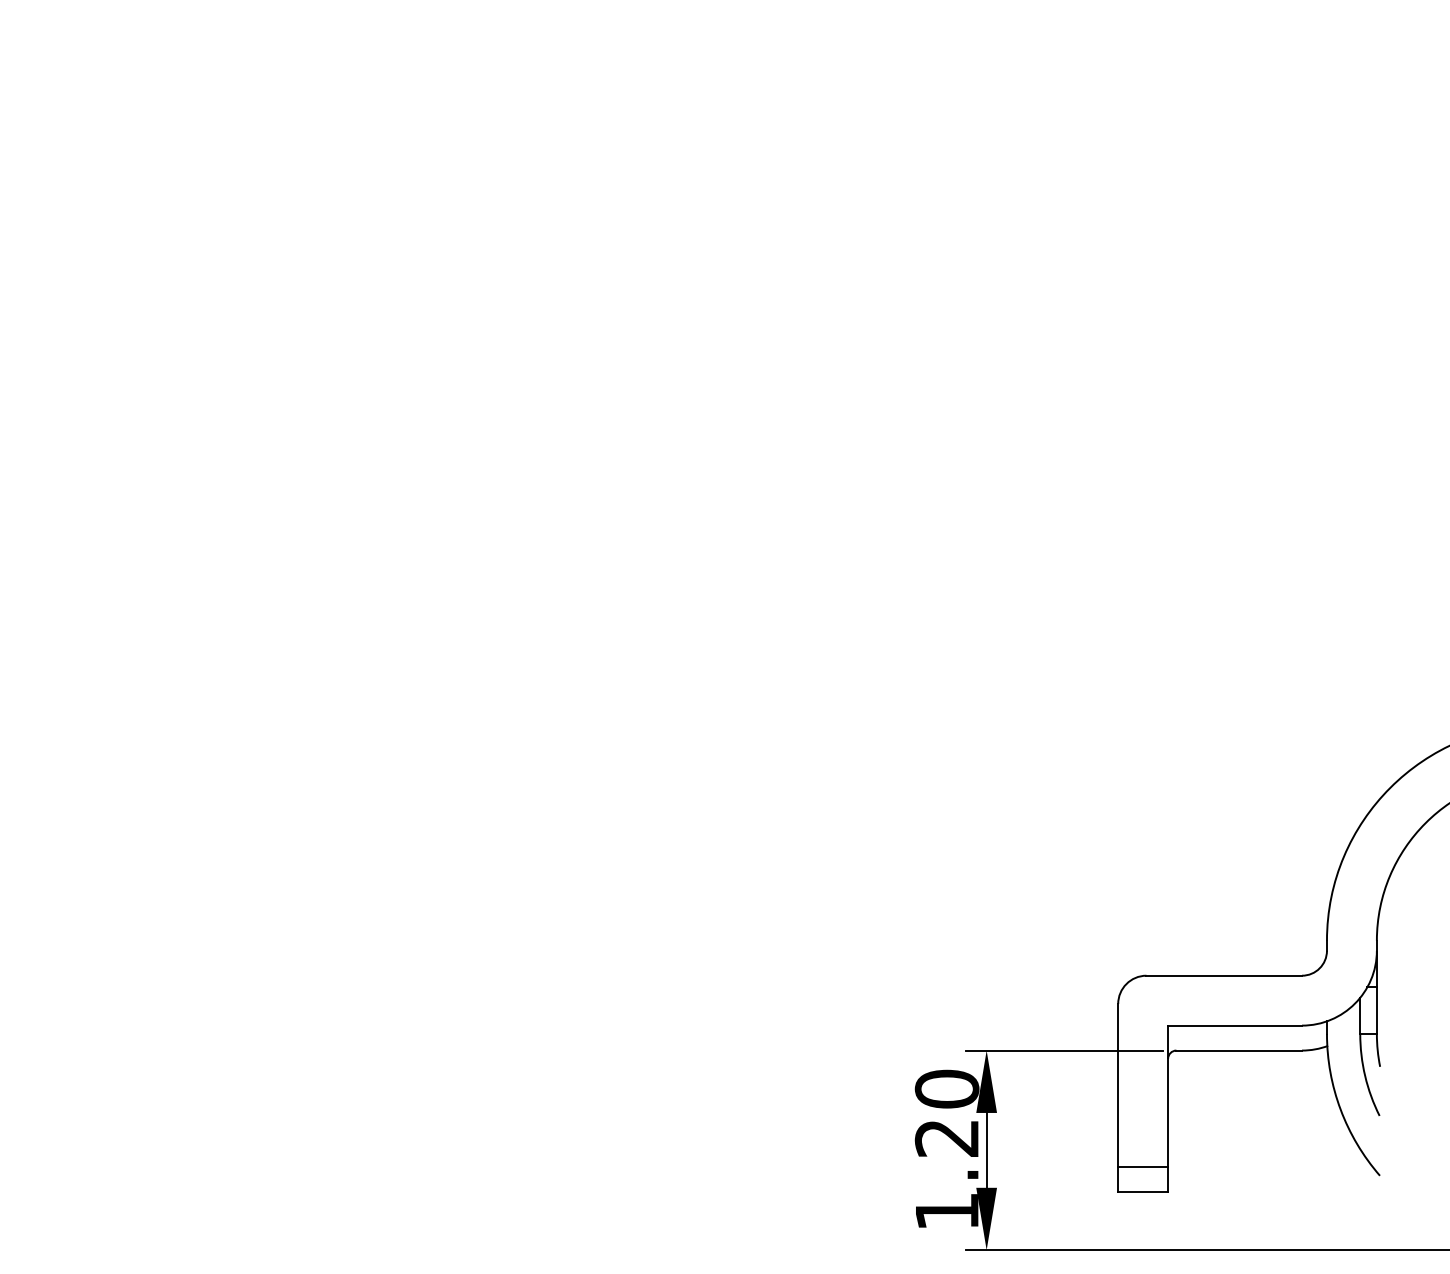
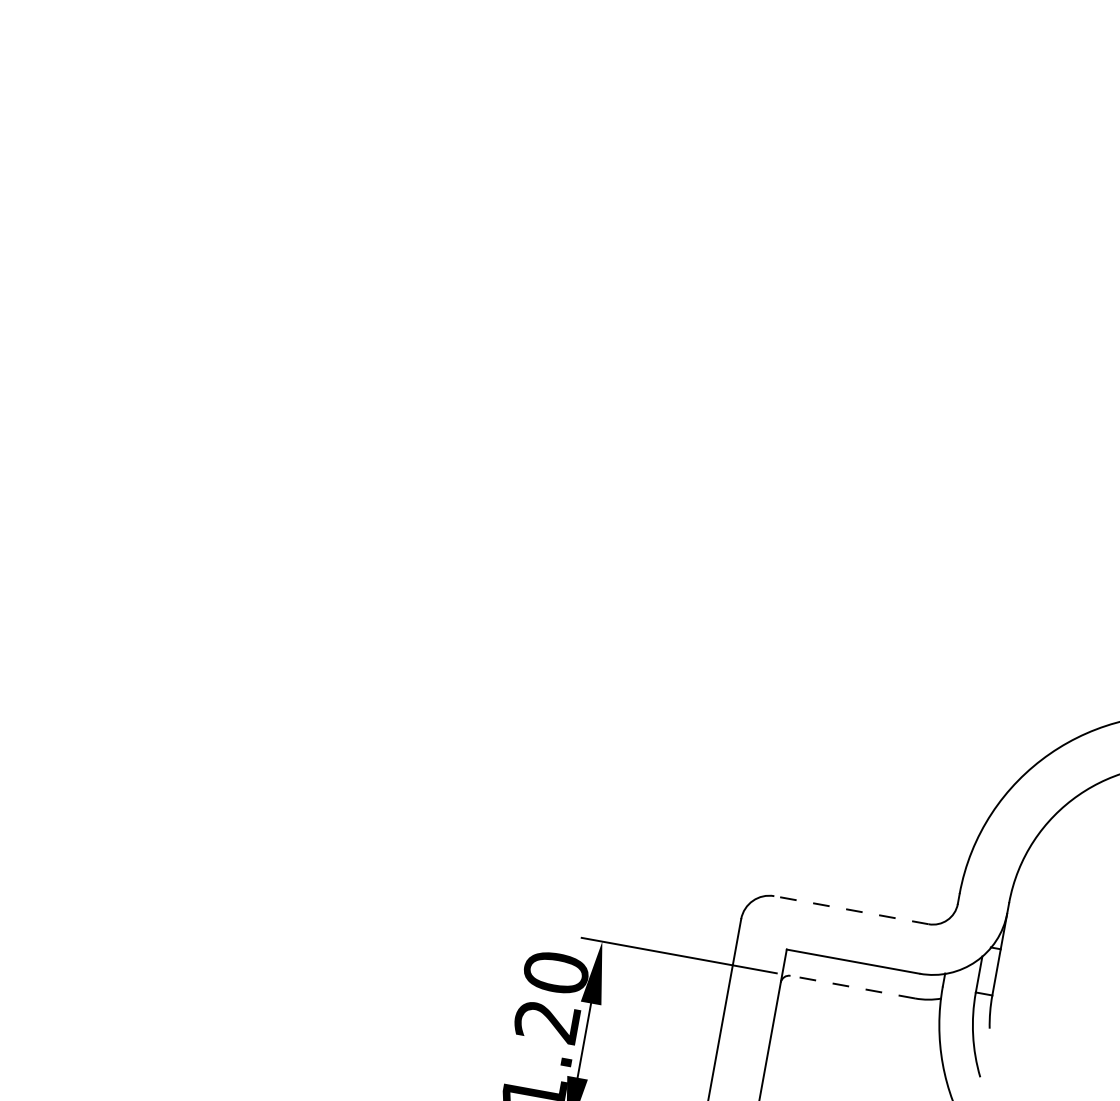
line: (1224, 975) -> (851, 910), solid -> dashed
line: (1239, 1050) -> (853, 987), solid -> dashed
line: (1143, 1167) -> (736, 1085), removed

